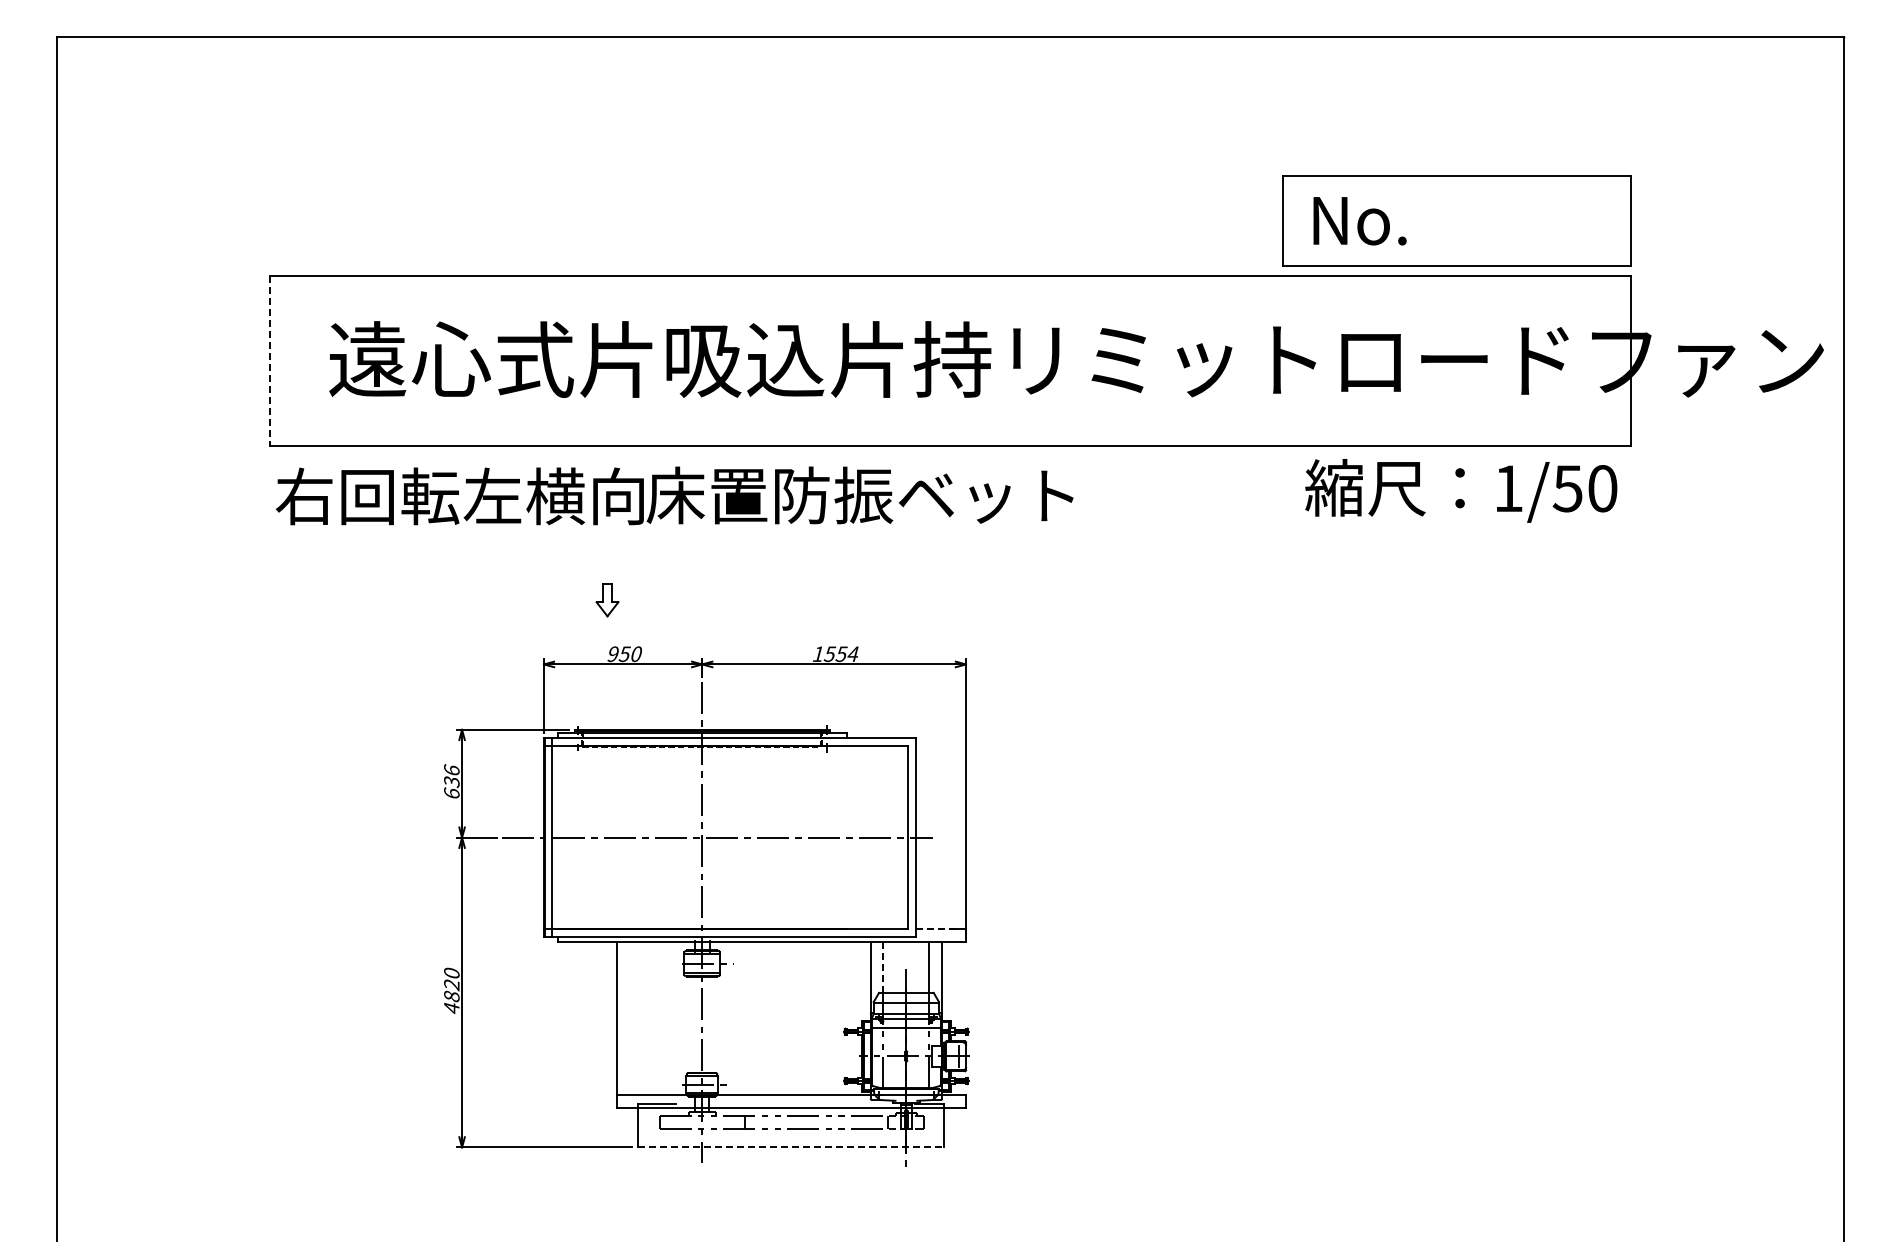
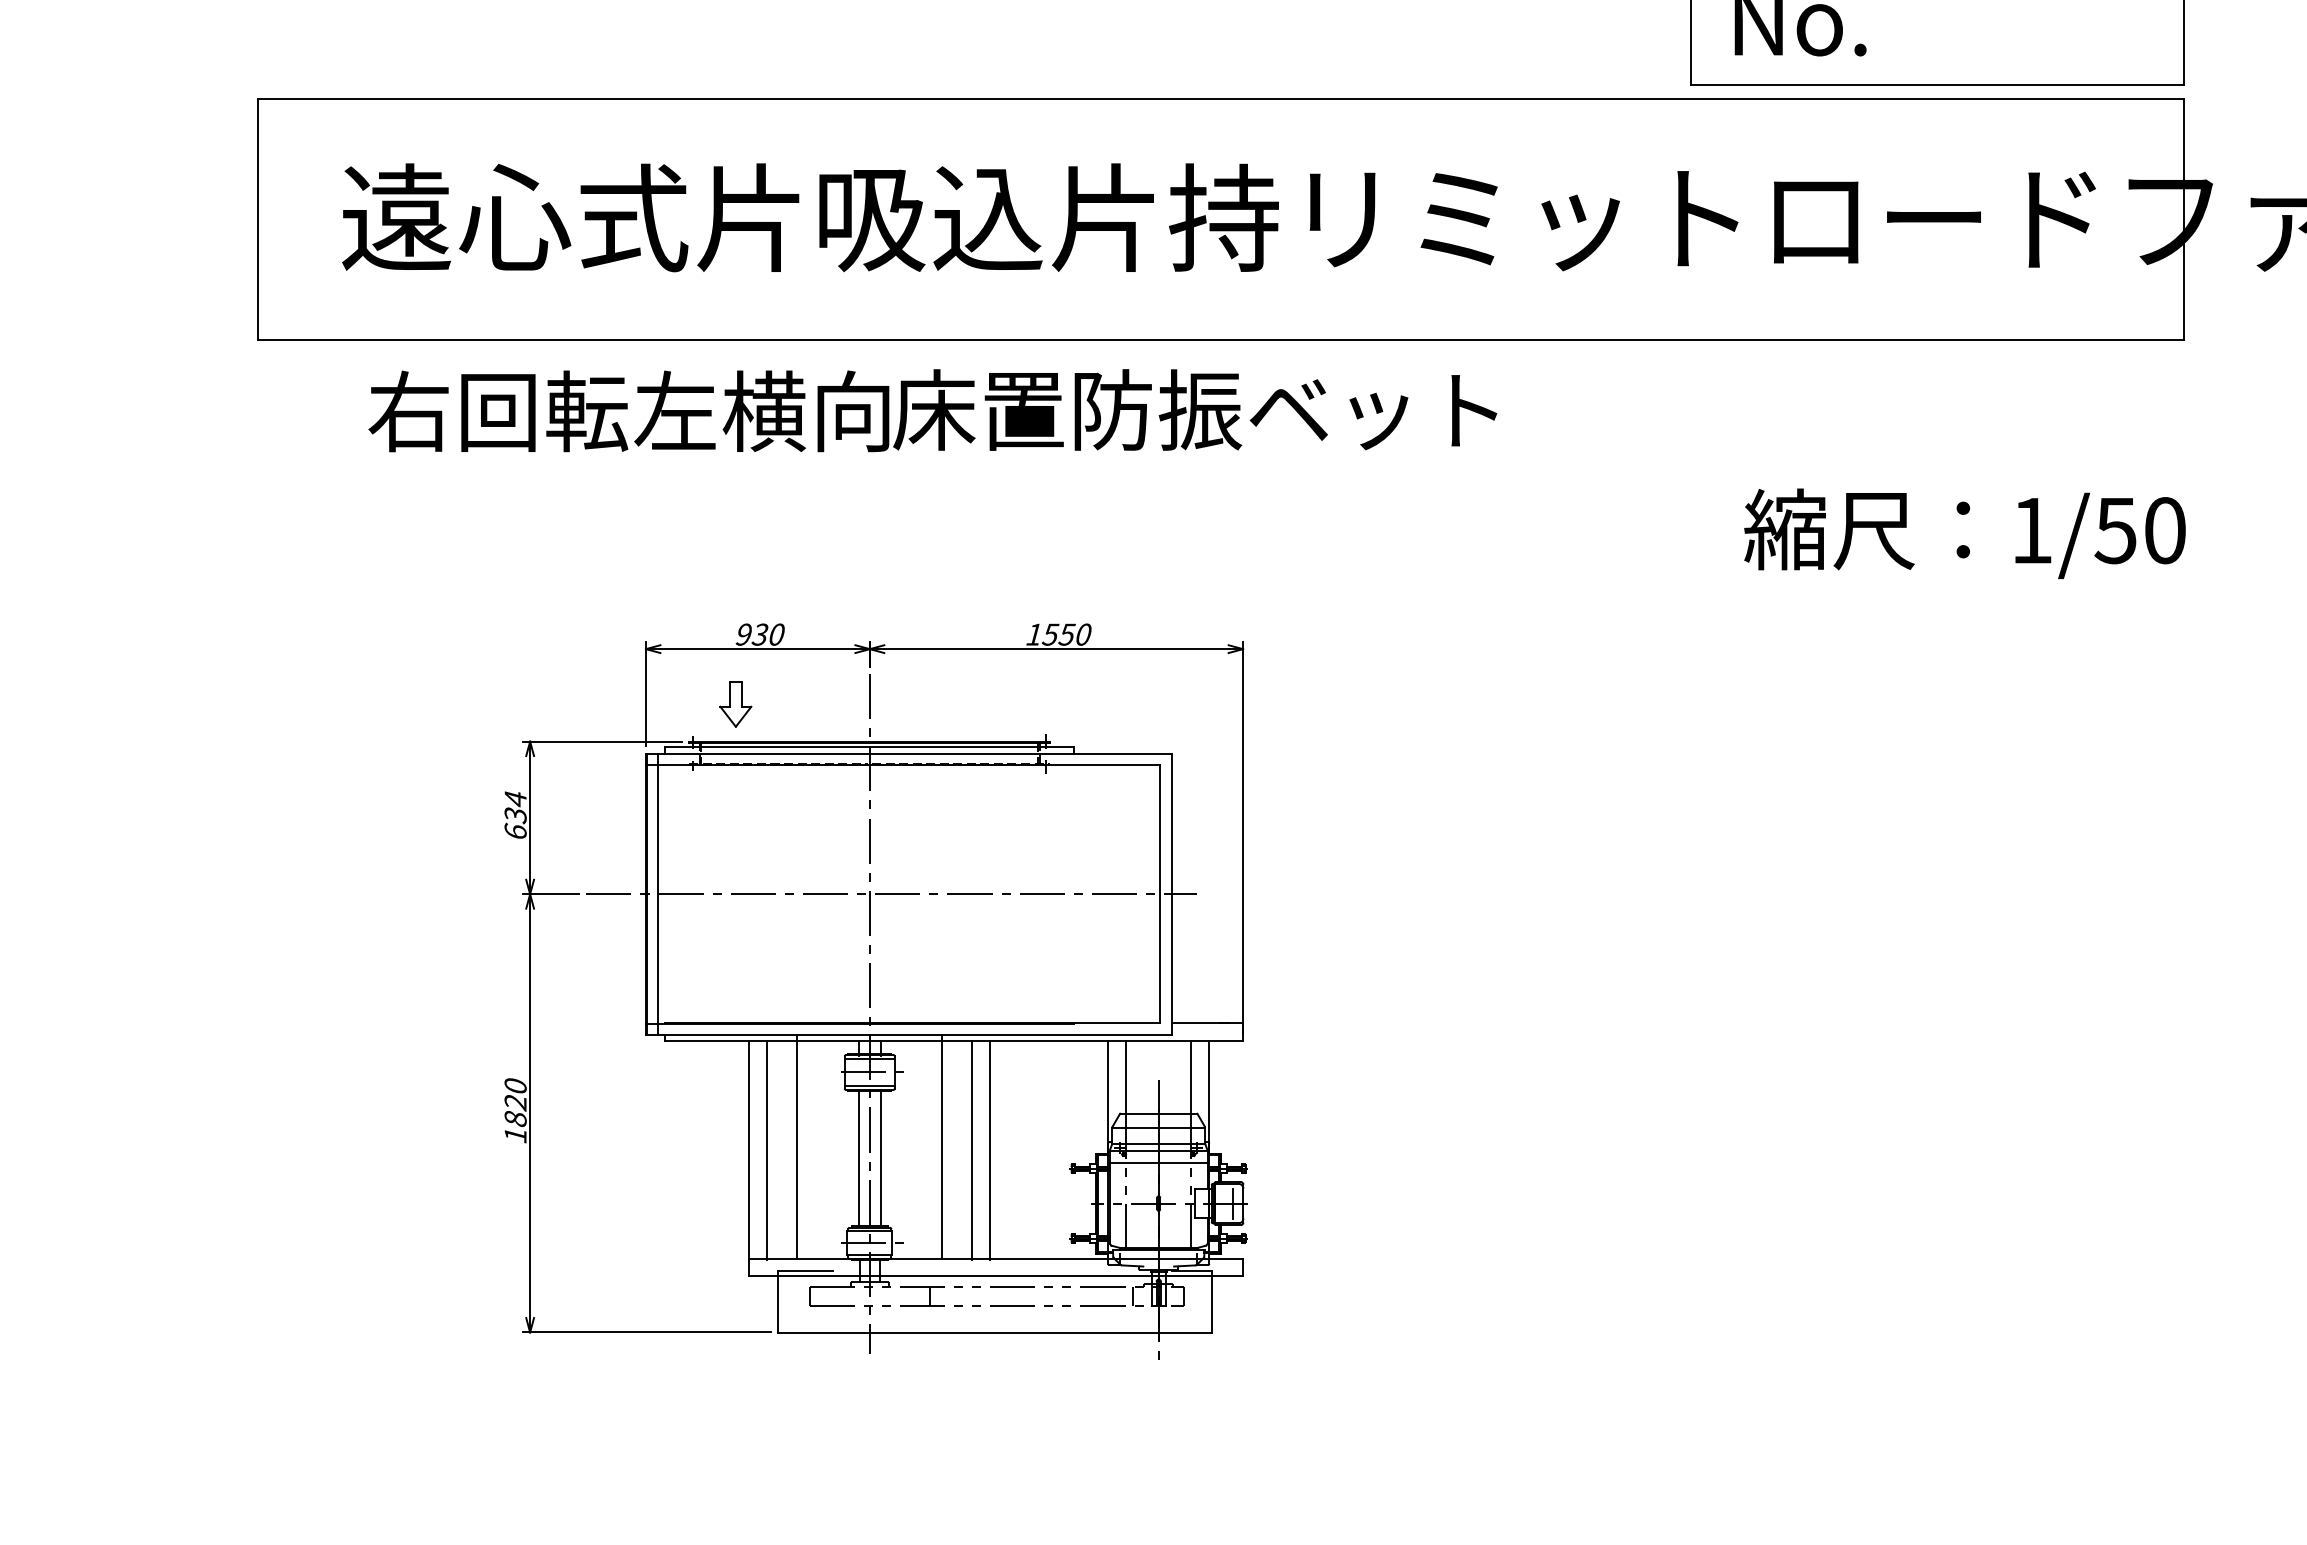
line: (269, 361) -> (257, 220), dashed -> solid
text: (1461, 490) -> (1965, 533), moved
text: (674, 495) -> (932, 410), moved
part: (607, 600) -> (735, 704), moved
text: (625, 653) -> (761, 633), 950 -> 930
text: (852, 654) -> (1082, 635), 1554 -> 1550
text: (451, 770) -> (515, 799), 636 -> 634
line: (936, 928) -> (1201, 1022), dashed -> solid
line: (883, 967) -> (1126, 1077), dashed -> solid
text: (451, 1007) -> (515, 1134), 4820 -> 1820
line: (650, 1016) -> (796, 1147), added
line: (753, 1016) -> (942, 1147), added
line: (629, 1018) -> (766, 1150), added
line: (774, 1018) -> (972, 1150), added
line: (787, 1018) -> (990, 1150), added
line: (694, 1023) -> (858, 1157), added
line: (709, 1023) -> (880, 1157), added
line: (791, 1147) -> (996, 1332), dashed -> solid

